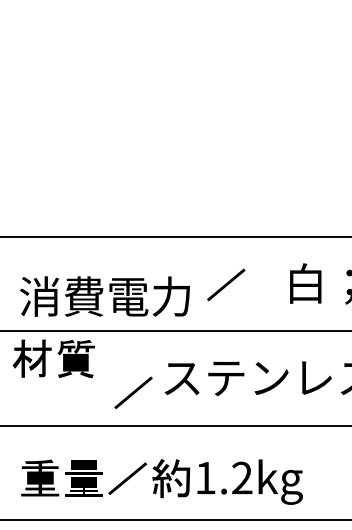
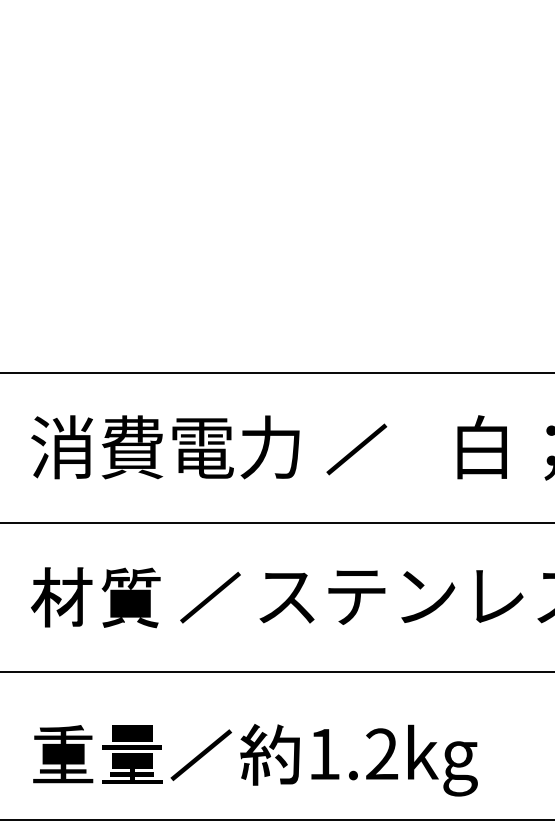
part: (104, 296) -> (164, 447), moved
part: (57, 353) -> (101, 589), moved
line: (133, 392) -> (210, 597), moved

